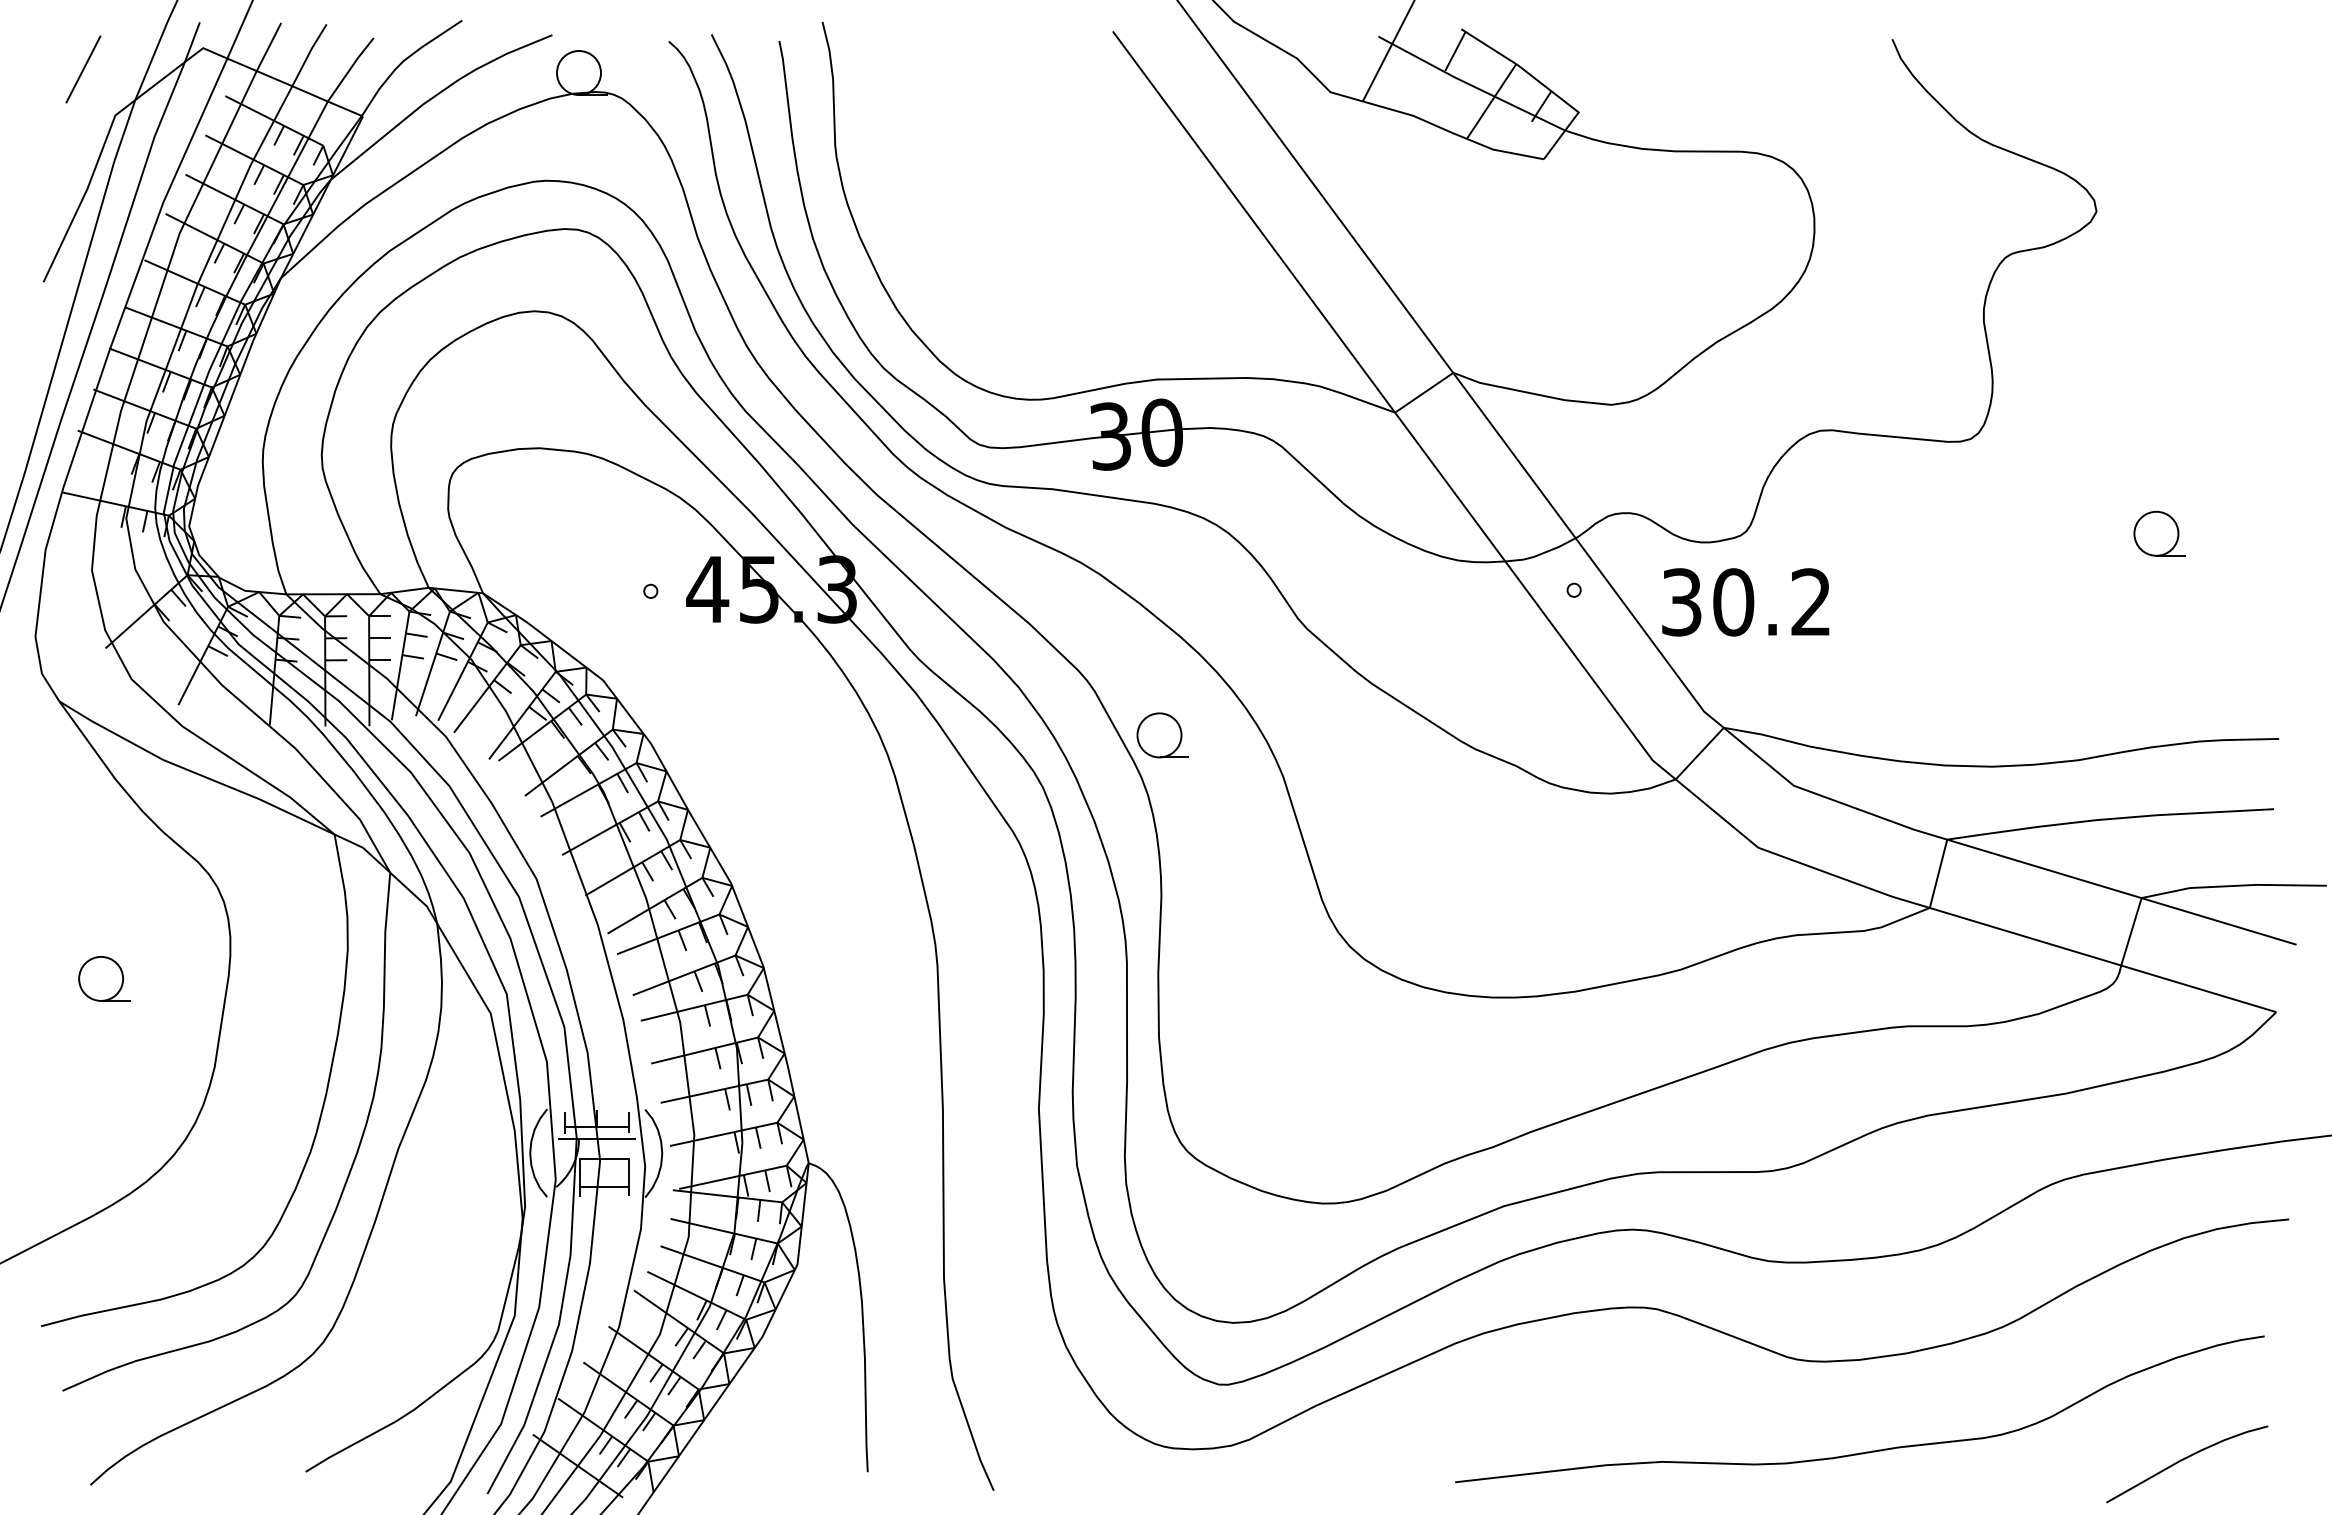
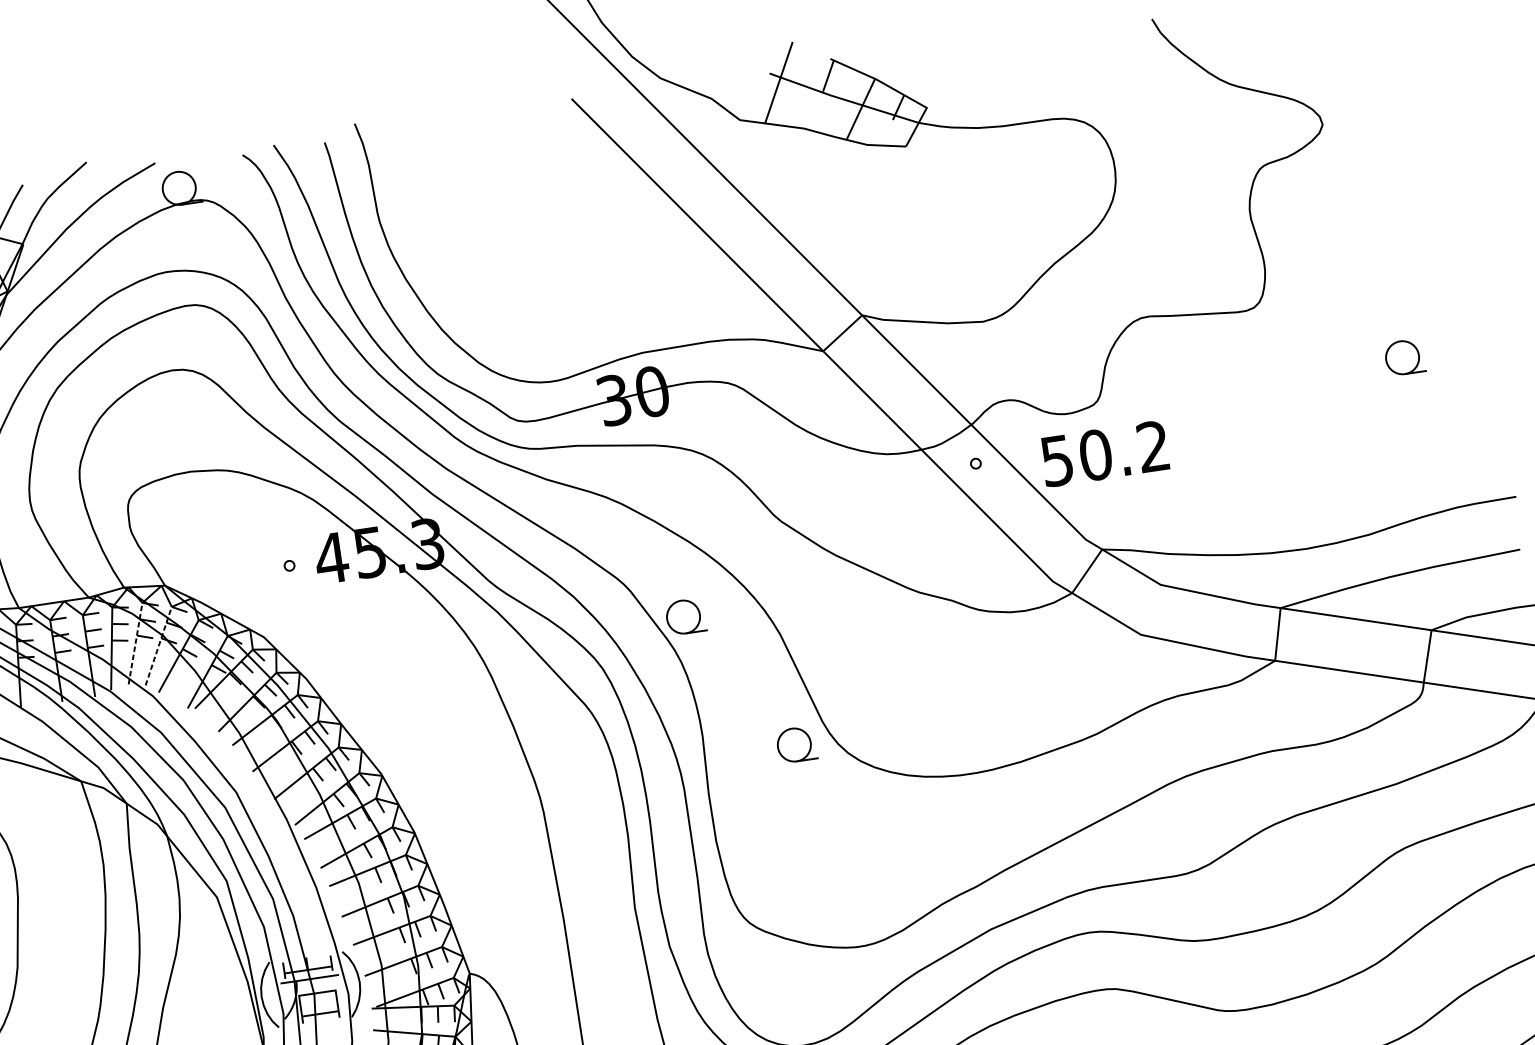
text: (1681, 601) -> (1056, 460), 30.2 -> 50.2
line: (432, 663) -> (135, 643), solid -> dashed
line: (463, 671) -> (159, 645), solid -> dashed
part: (1283, 925) -> (796, 744), added

